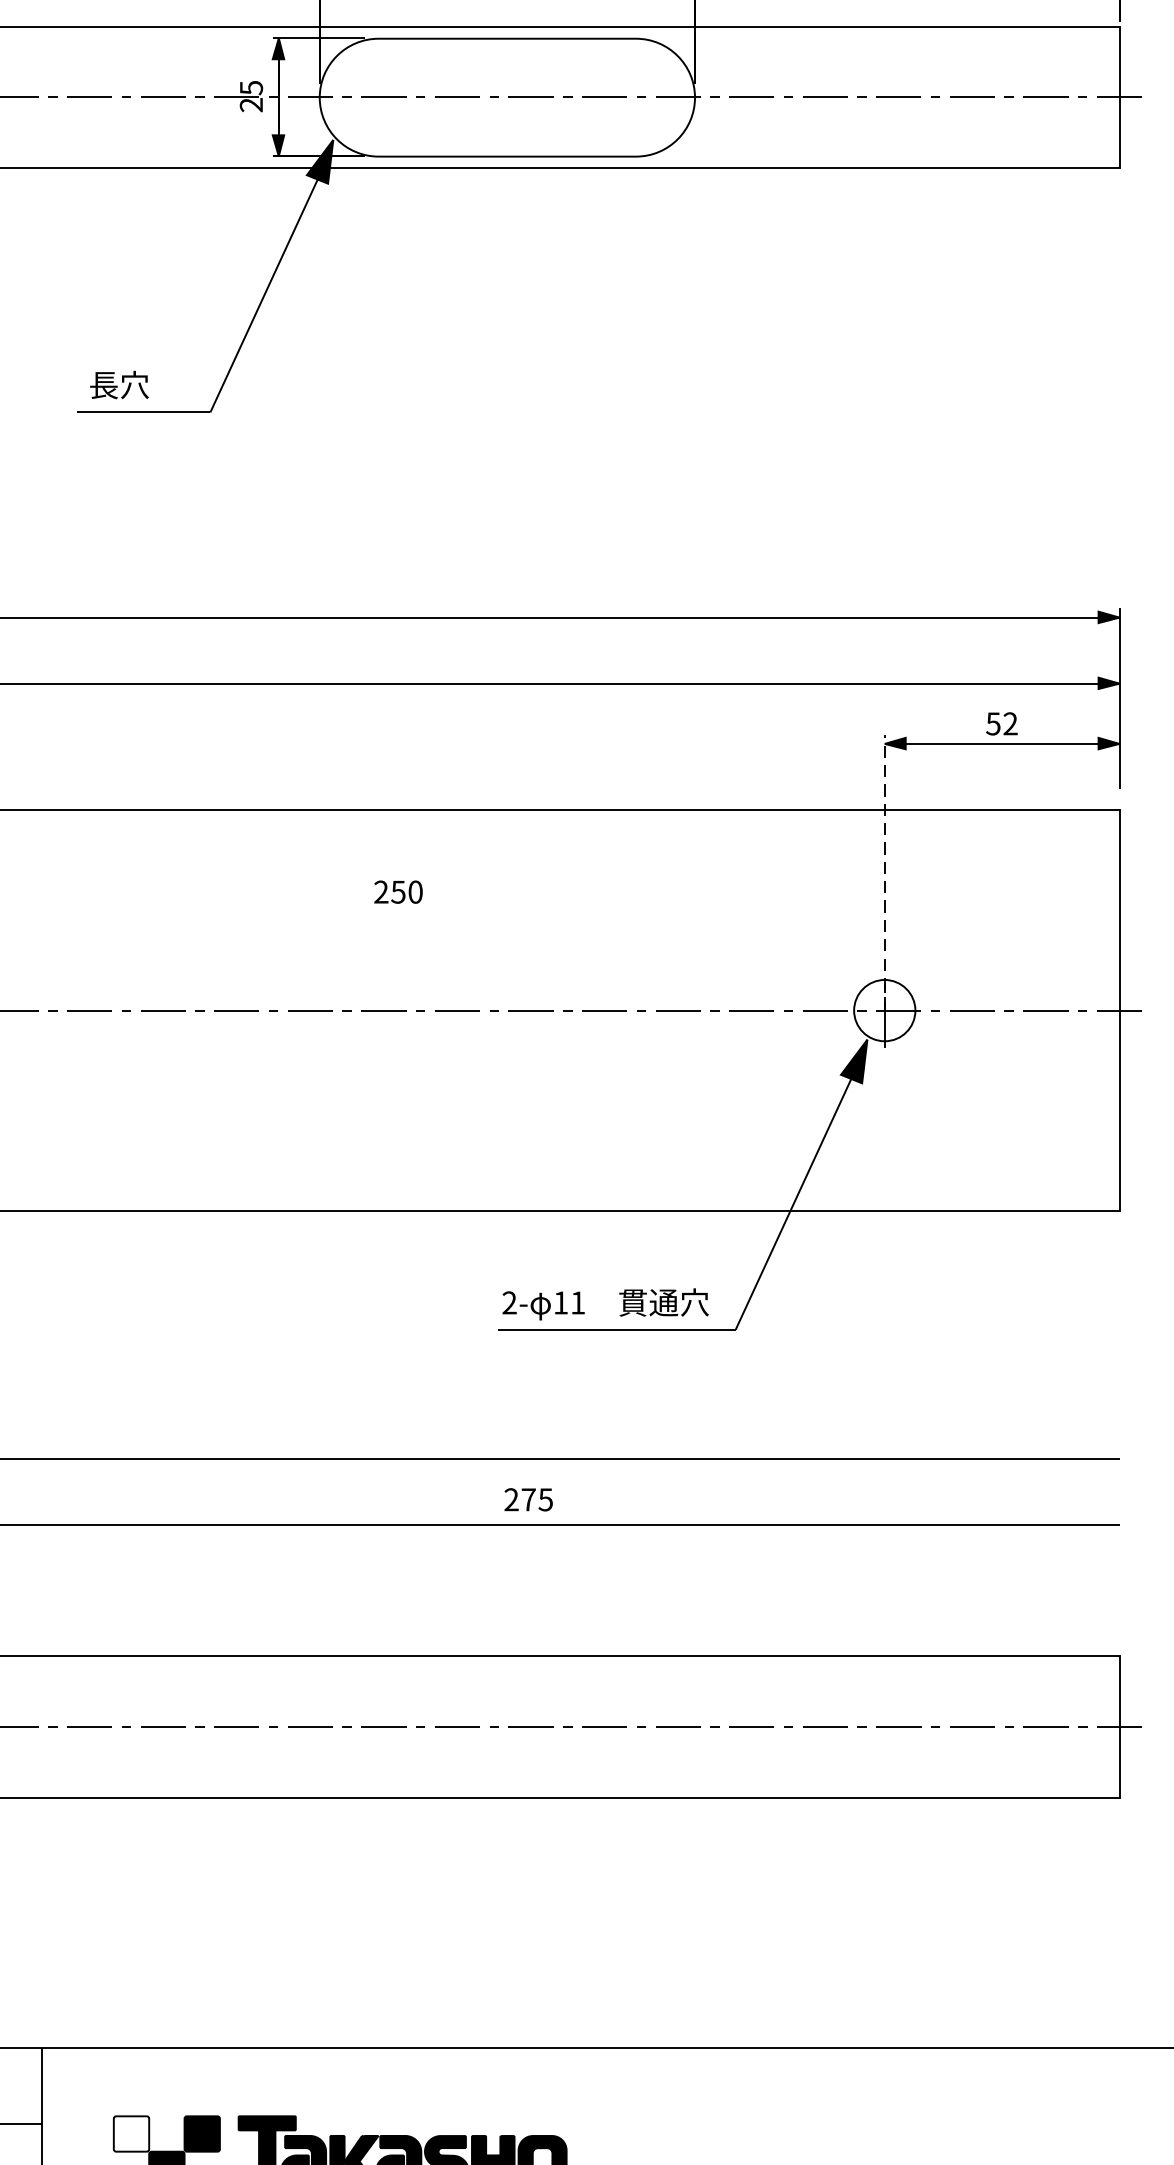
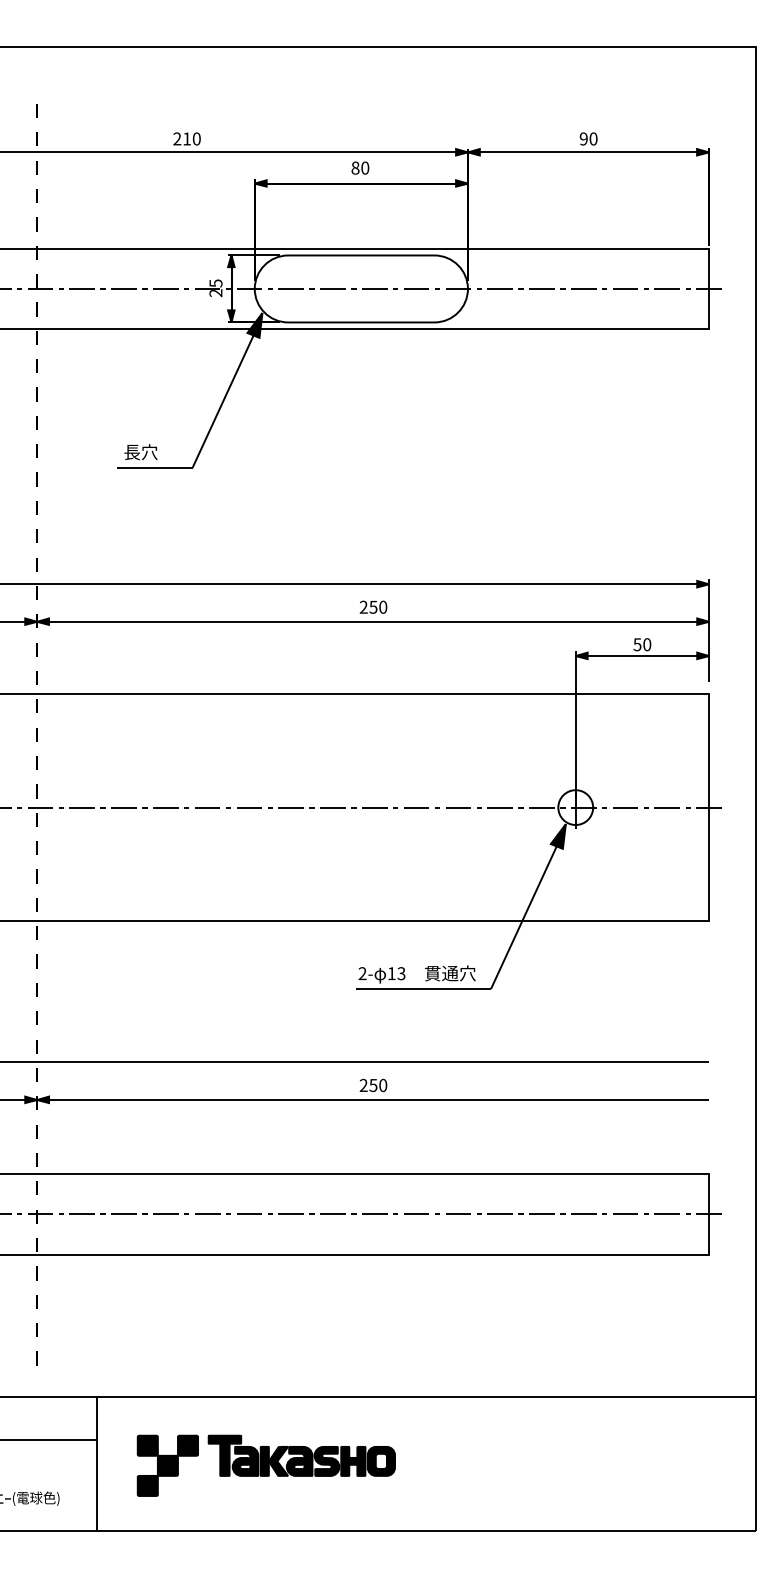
text: (1011, 723) -> (647, 644), 52 -> 50
line: (884, 873) -> (575, 729), dashed -> solid
text: (398, 890) -> (373, 606), moved
text: (578, 1302) -> (401, 973), 11 -> 13
text: (537, 1499) -> (378, 1085), 275 -> 250
fill: (130, 2133) -> (147, 1445), added

